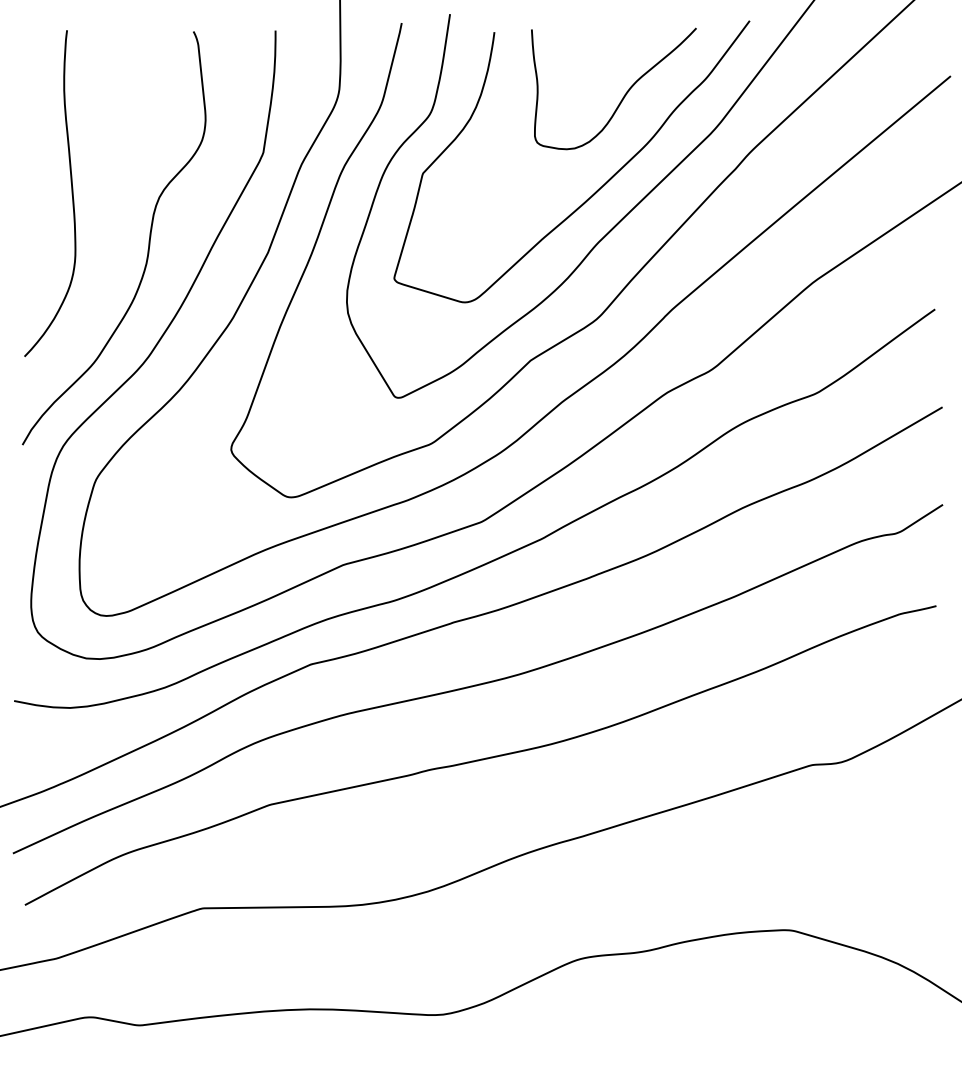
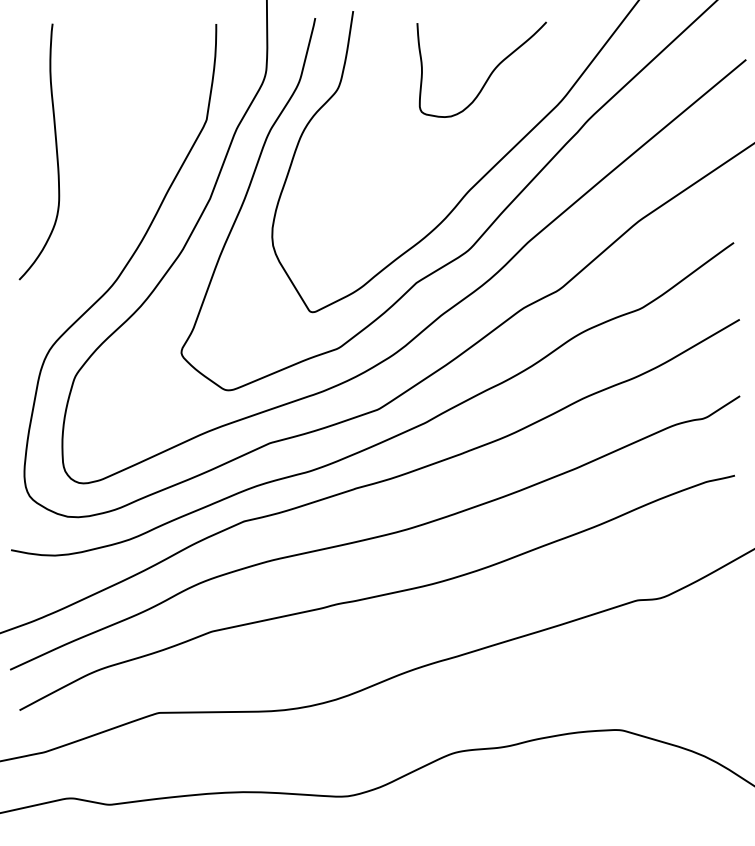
curve: (594, 191) -> (466, 150), removed
curve: (148, 237) -> (116, 186), removed

